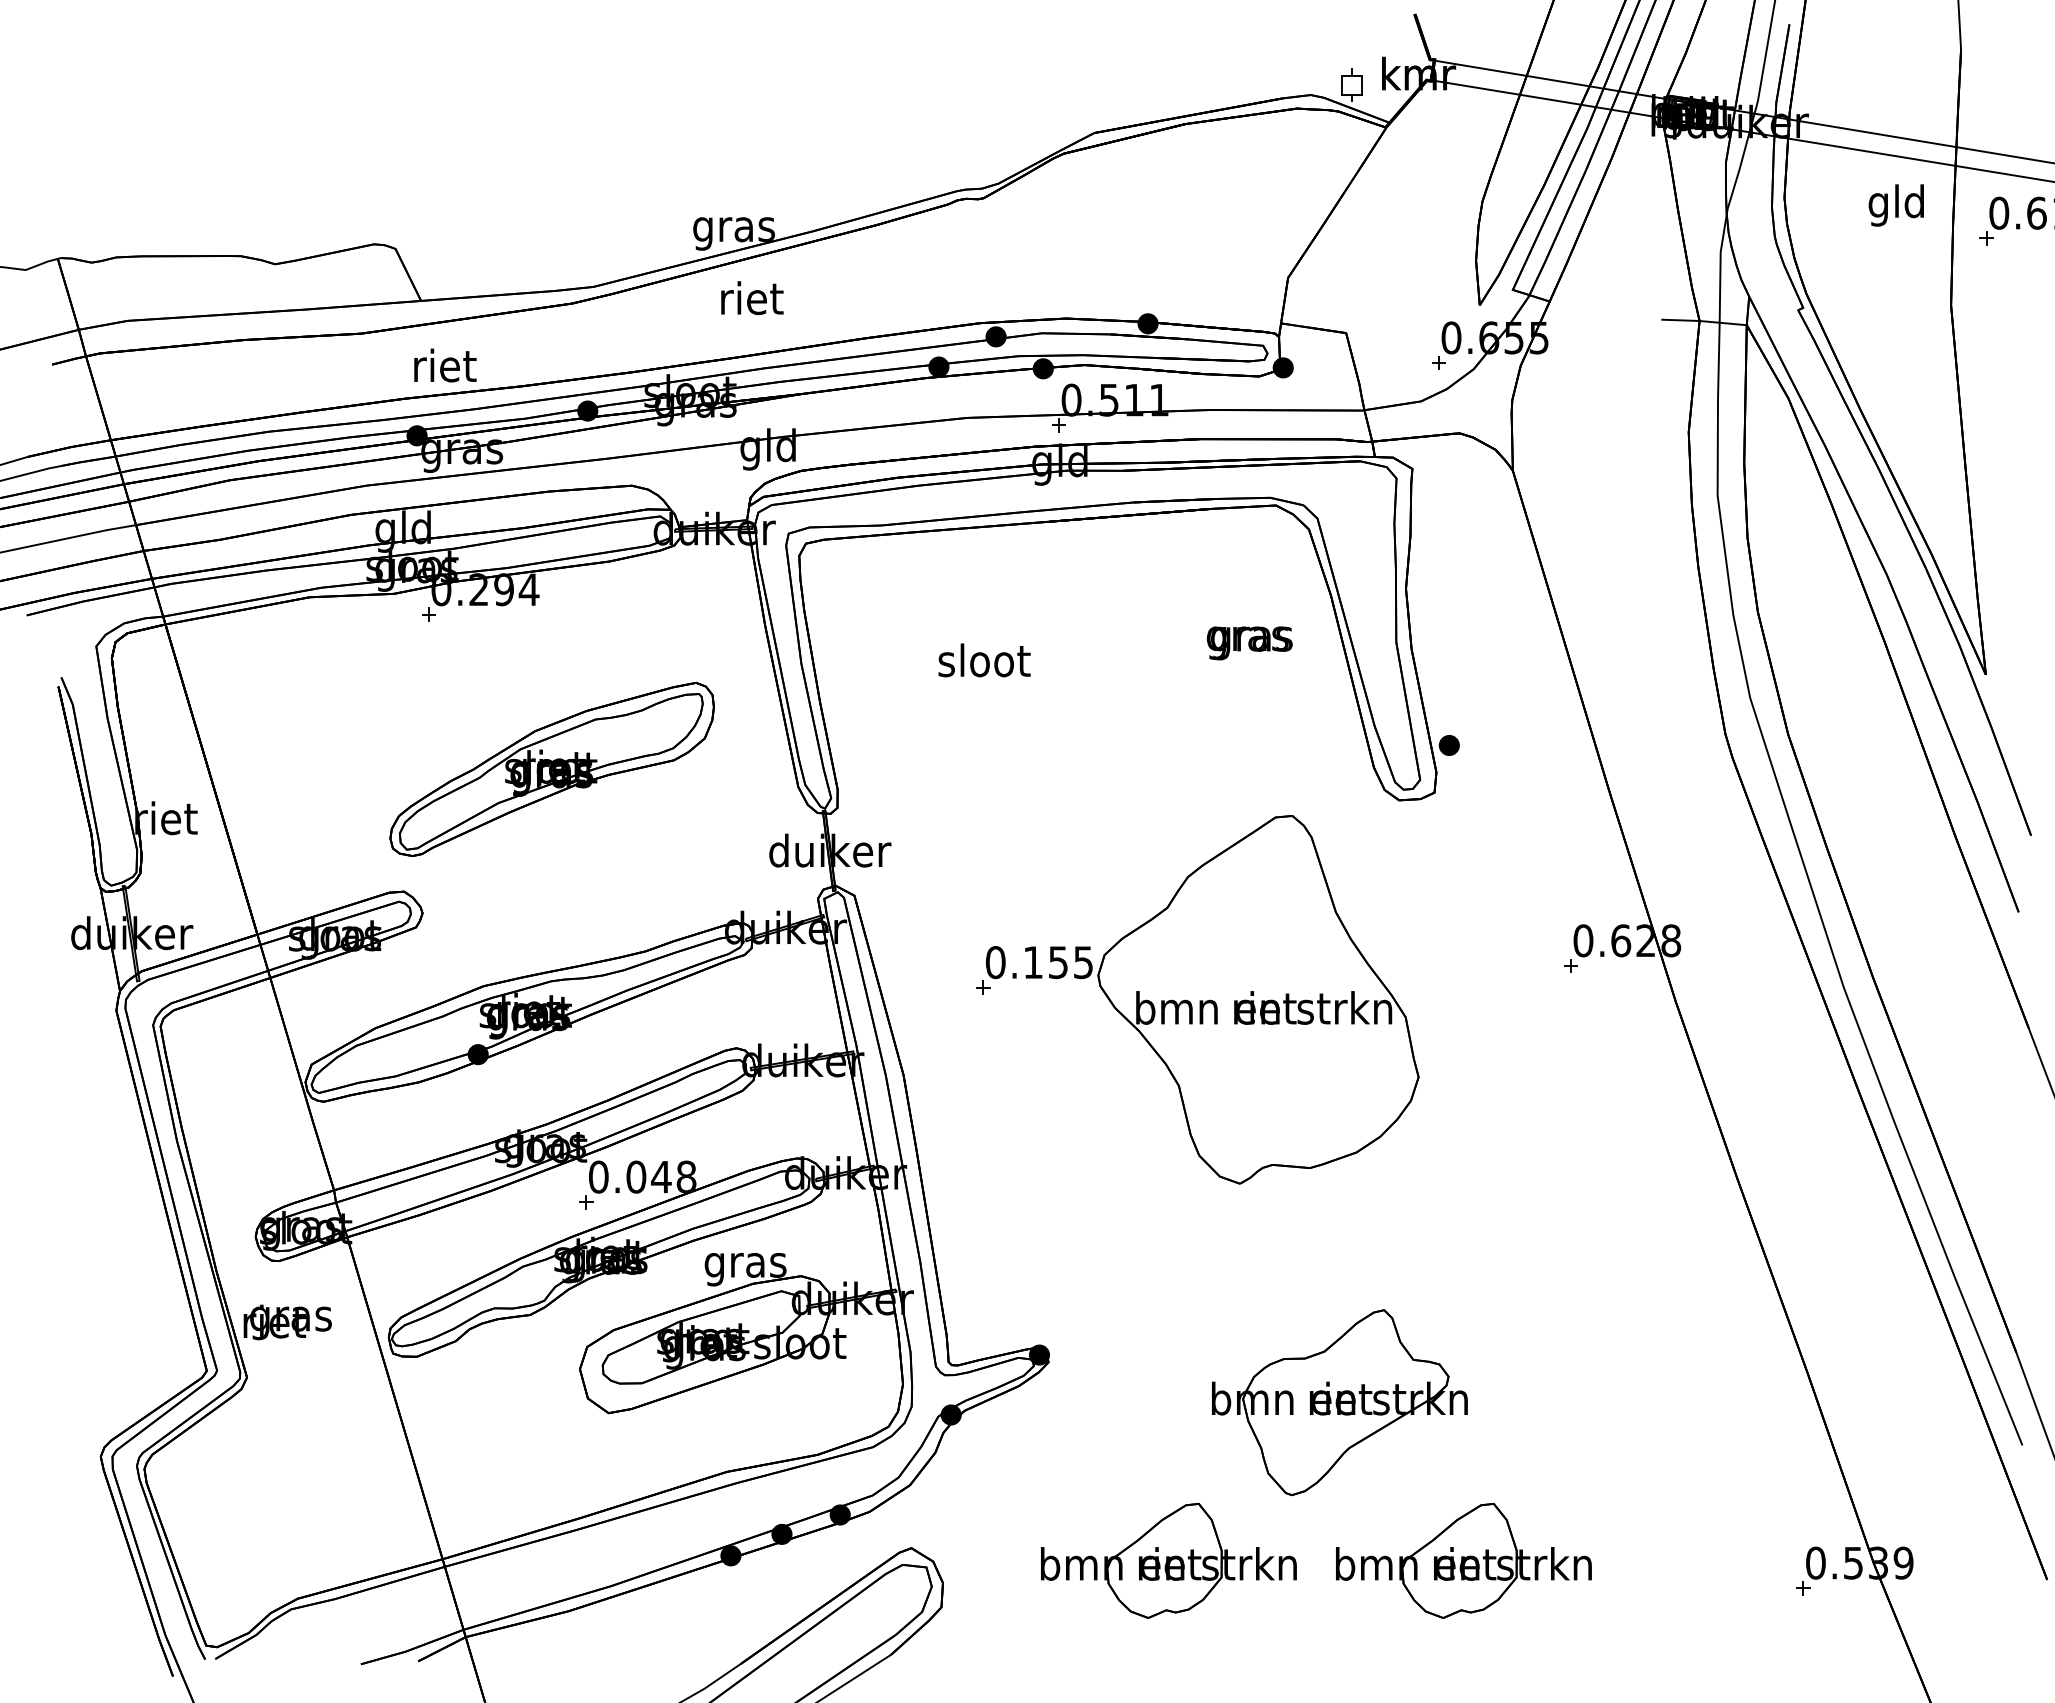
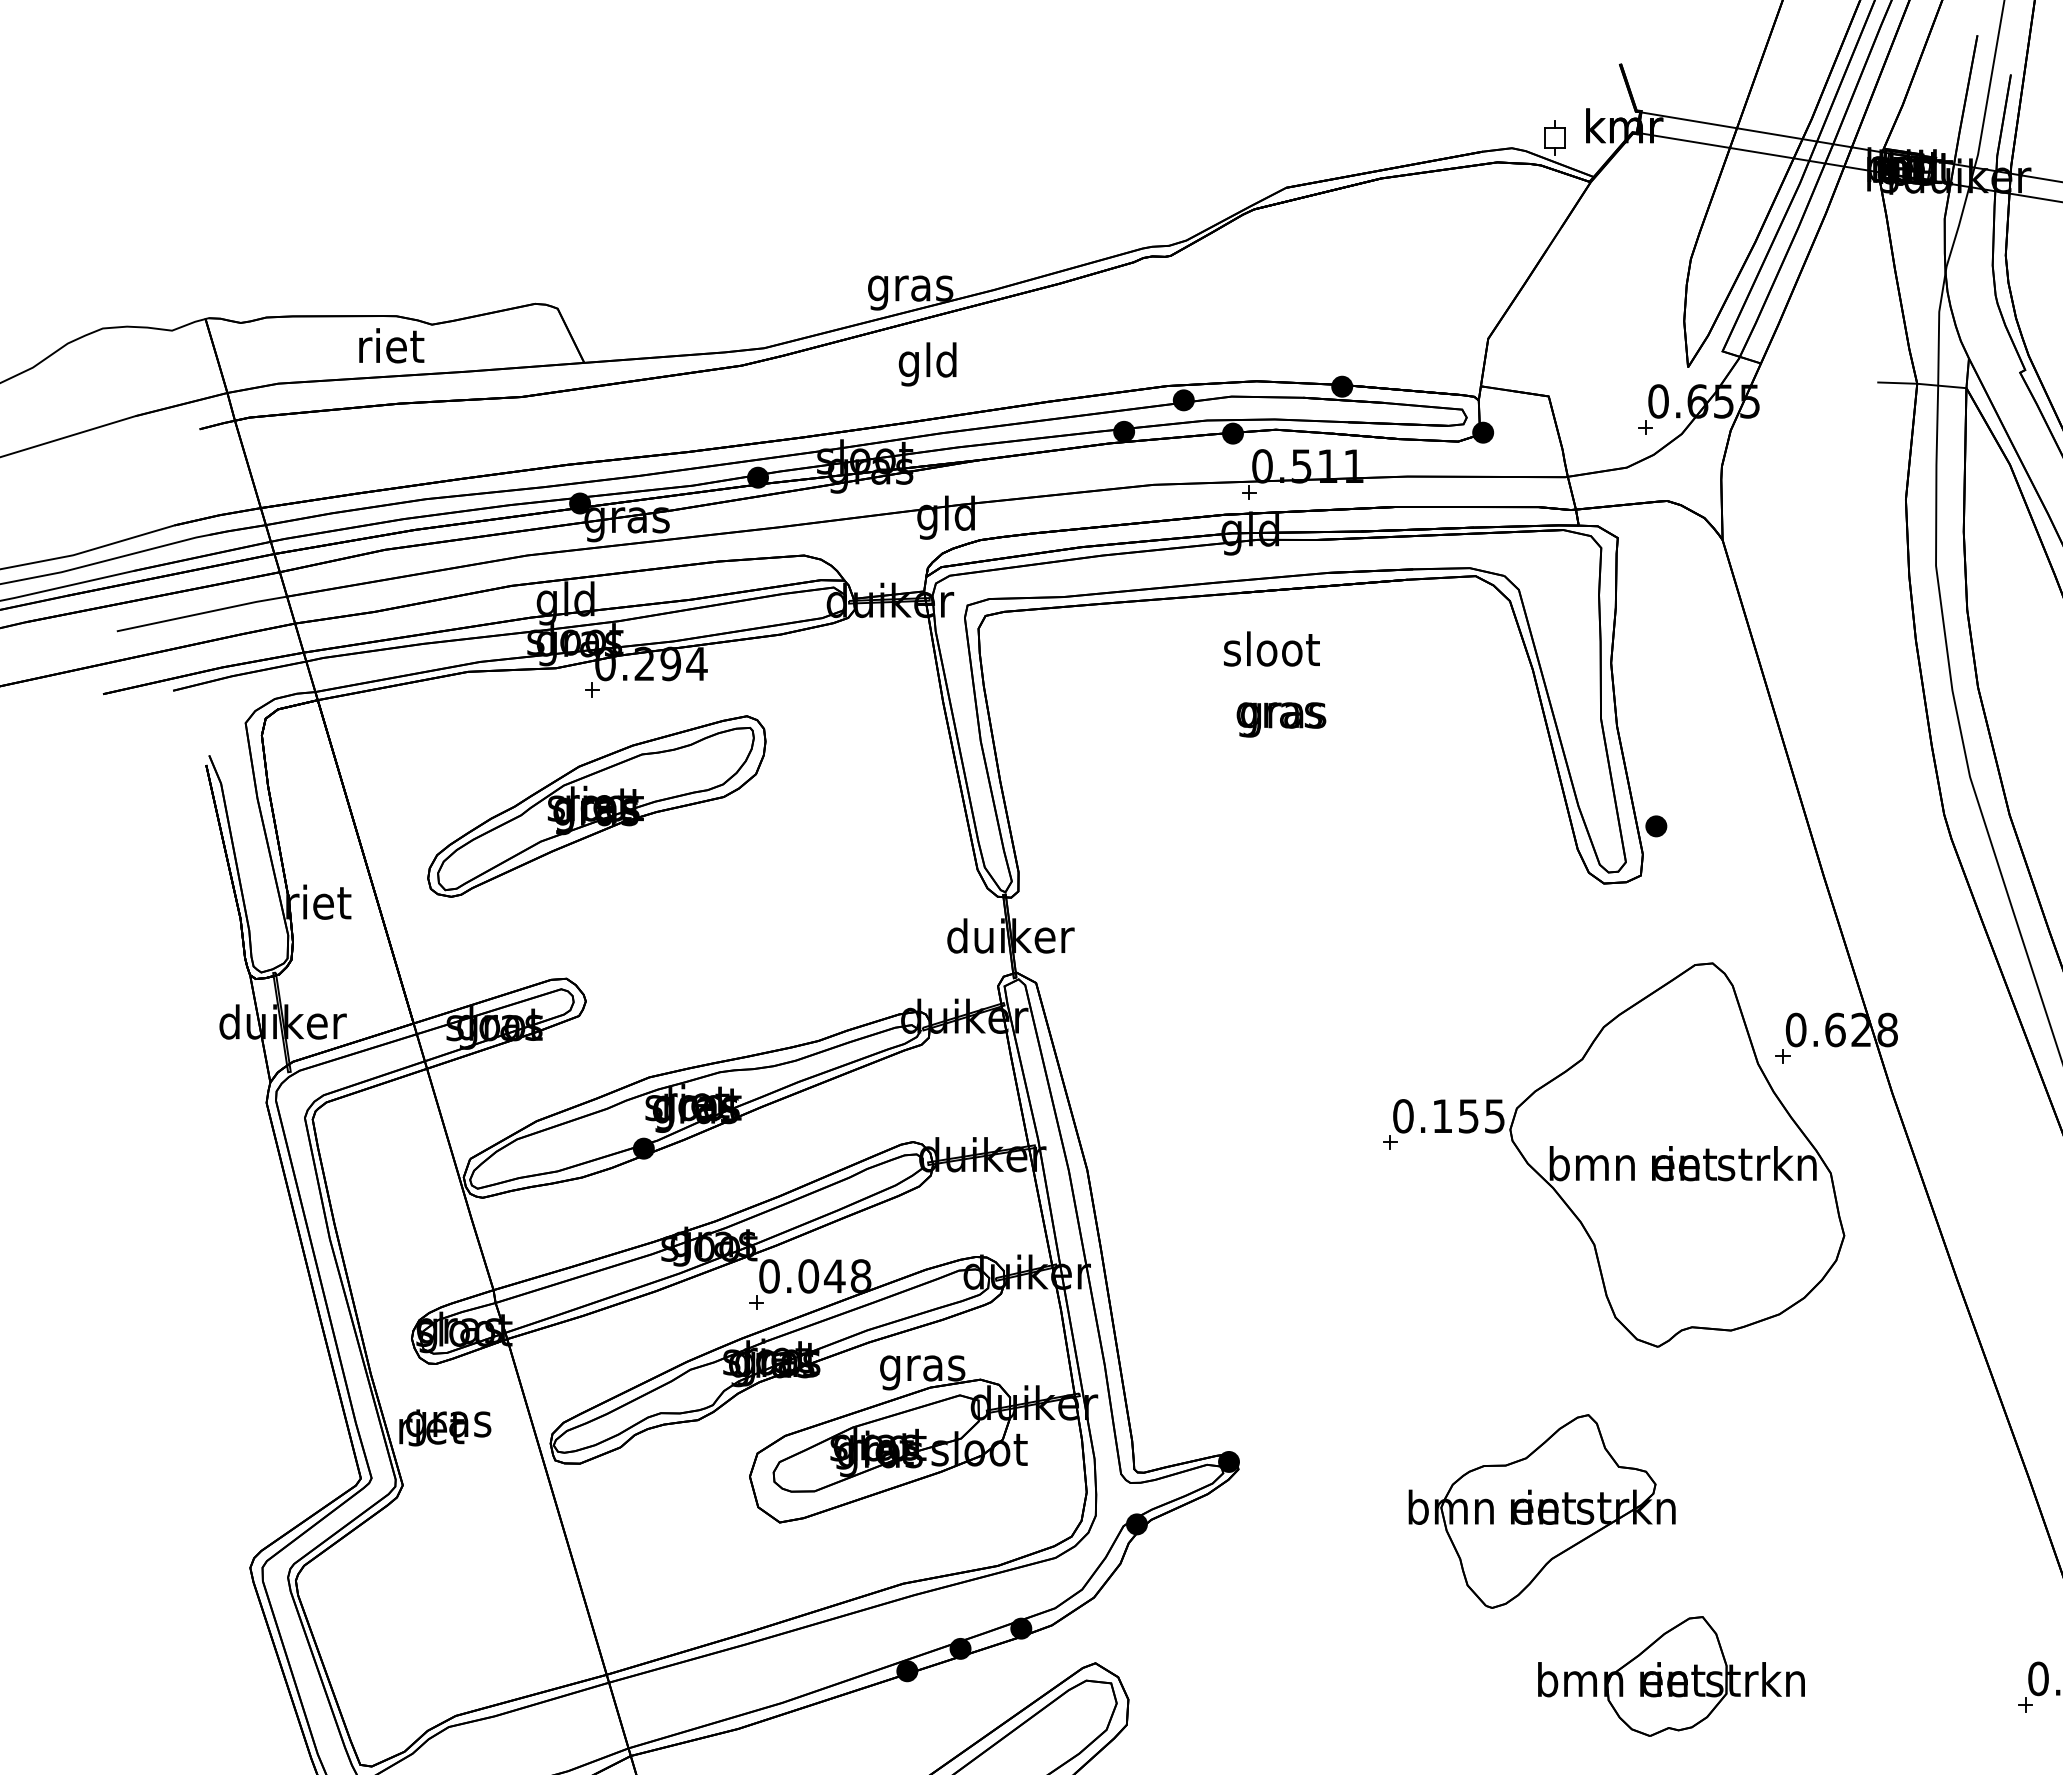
text: (752, 302) -> (929, 364), riet -> gld
text: (445, 365) -> (391, 345), moved
text: (1249, 643) -> (1281, 720), moved
text: (984, 660) -> (1271, 649), moved
part: (551, 768) -> (596, 805), moved
part: (1197, 999) -> (1613, 1154), moved
part: (1168, 1560) -> (1363, 1676), removed

